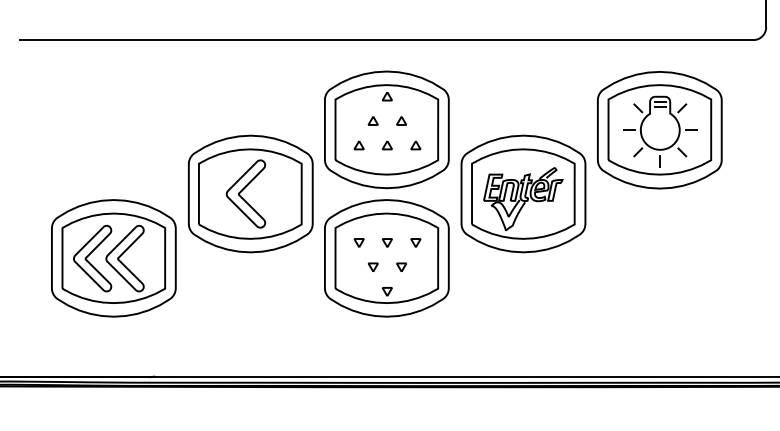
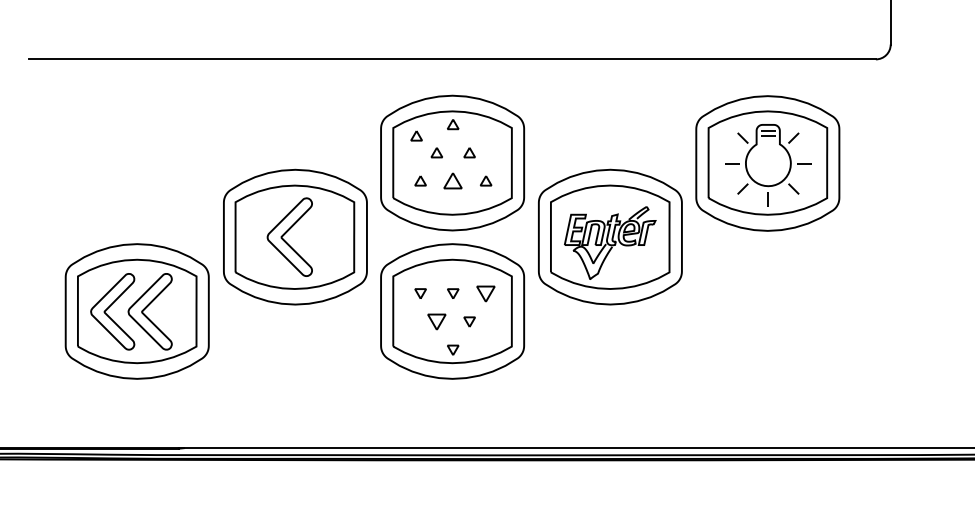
part: (355, 105) -> (416, 135), added
part: (387, 144) -> (453, 180), size x1.6
part: (416, 242) -> (486, 293), size x1.6
part: (372, 267) -> (436, 321), size x1.6

